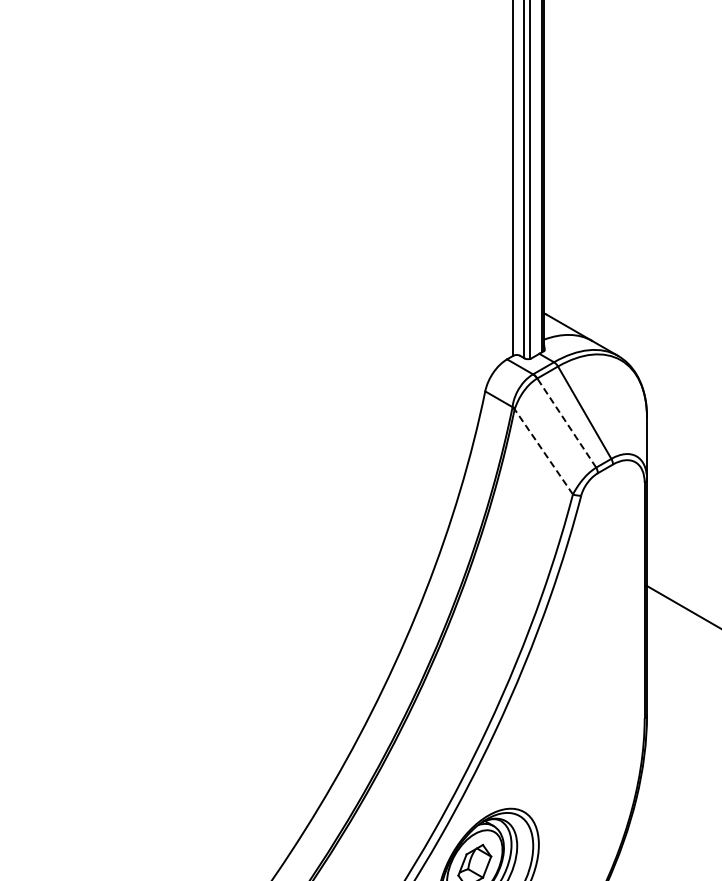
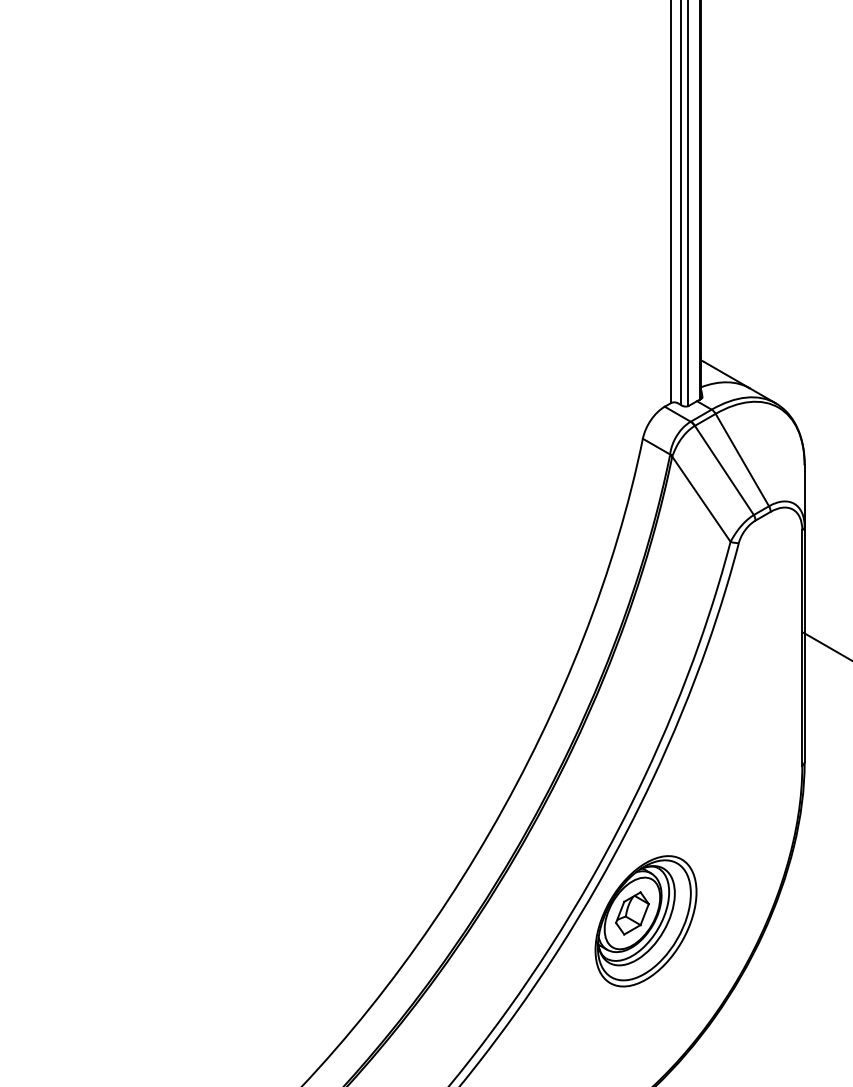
line: (566, 423) -> (724, 470), dashed -> solid
line: (543, 452) -> (701, 499), dashed -> solid

